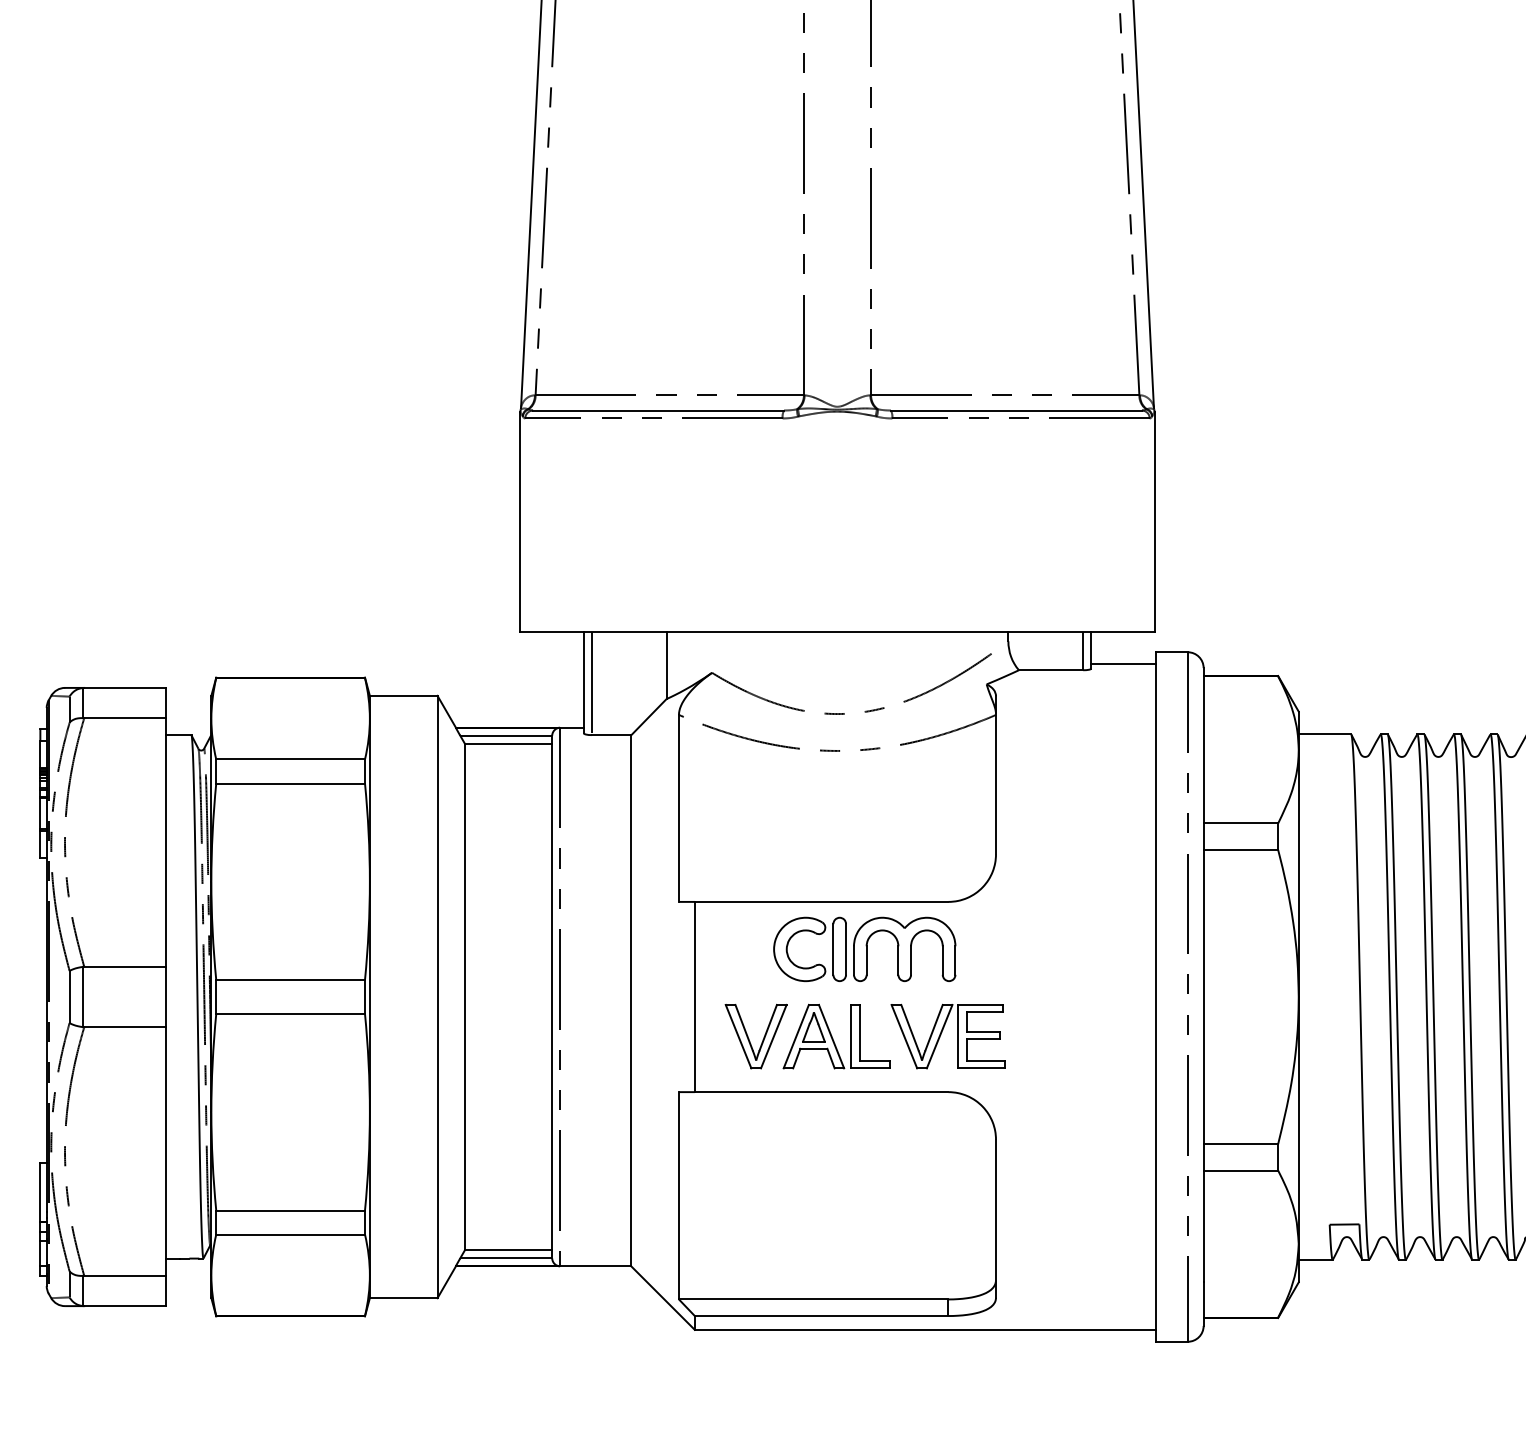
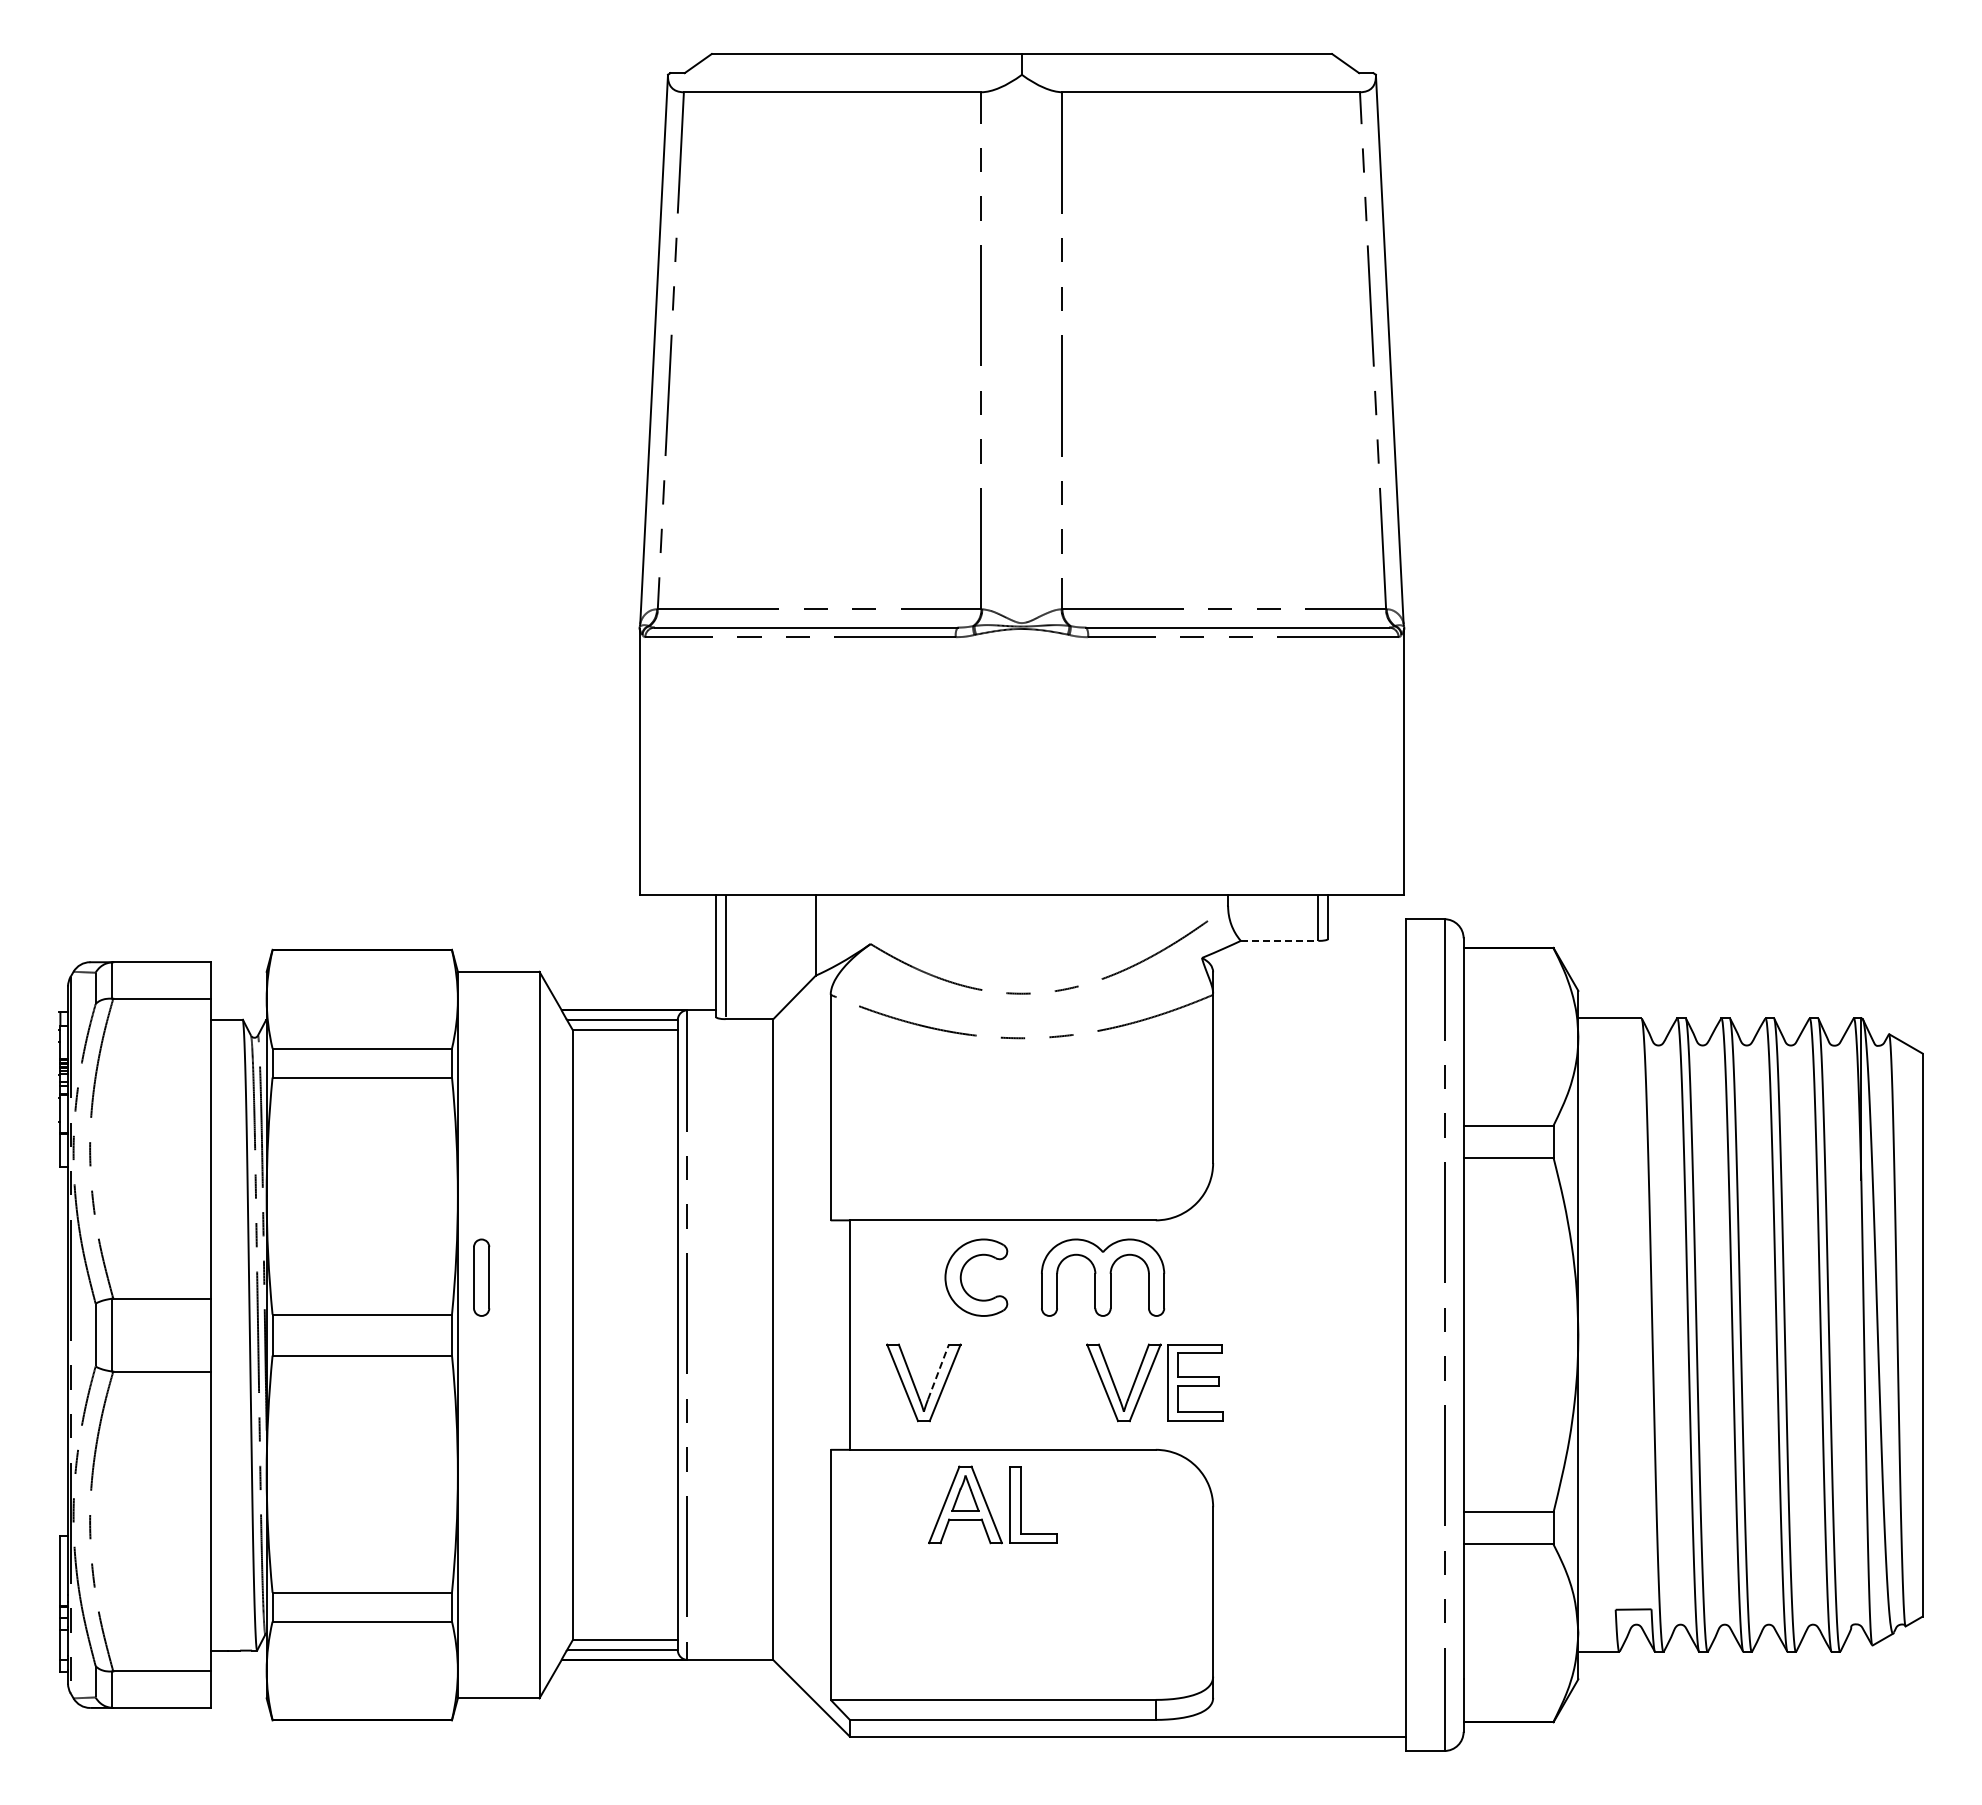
line: (1123, 664) -> (1366, 933), removed
line: (1051, 669) -> (1279, 940), solid -> dashed
part: (839, 949) -> (481, 1277), moved
line: (768, 1027) -> (938, 1371), solid -> dashed
part: (836, 1036) -> (992, 1504), moved

